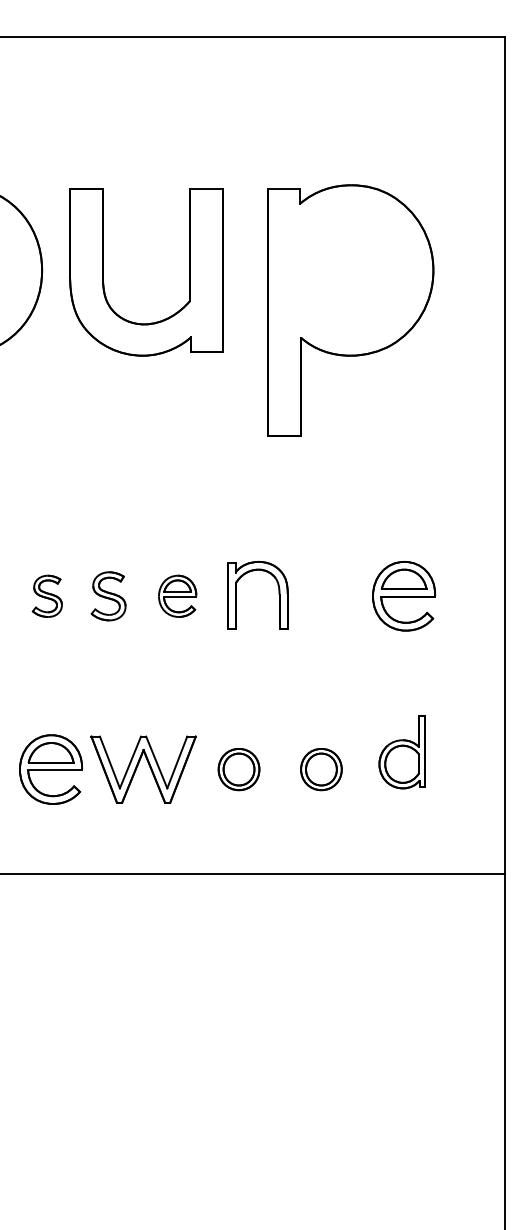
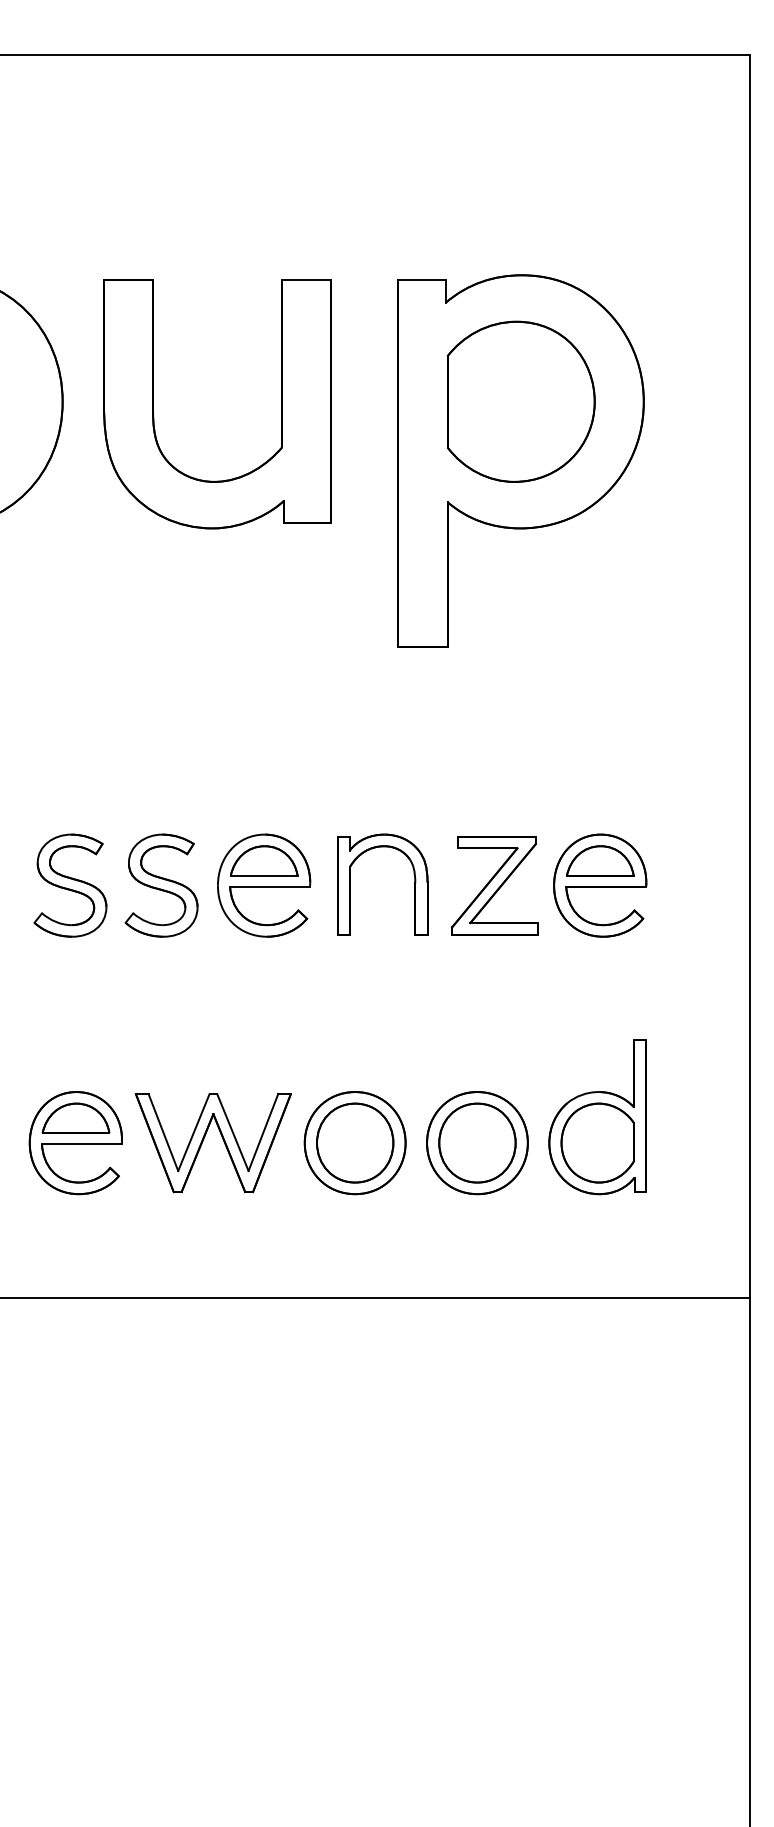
part: (350, 270) -> (520, 401), added
part: (332, 595) -> (493, 884), added
part: (47, 596) -> (70, 886), size x1.67
part: (108, 596) -> (161, 886), size x1.43
part: (177, 596) -> (263, 886), size x1.67
part: (401, 751) -> (596, 1116), size x1.43
part: (238, 769) -> (354, 1142), size x1.67
part: (321, 769) -> (477, 1142), size x1.67

